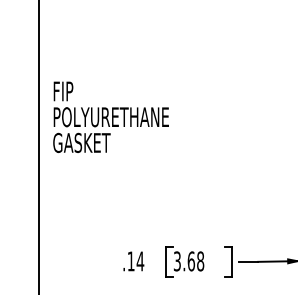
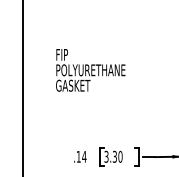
text: (110, 117) -> (90, 70), moved
text: (195, 260) -> (117, 156), 3.68 -> 3.30

